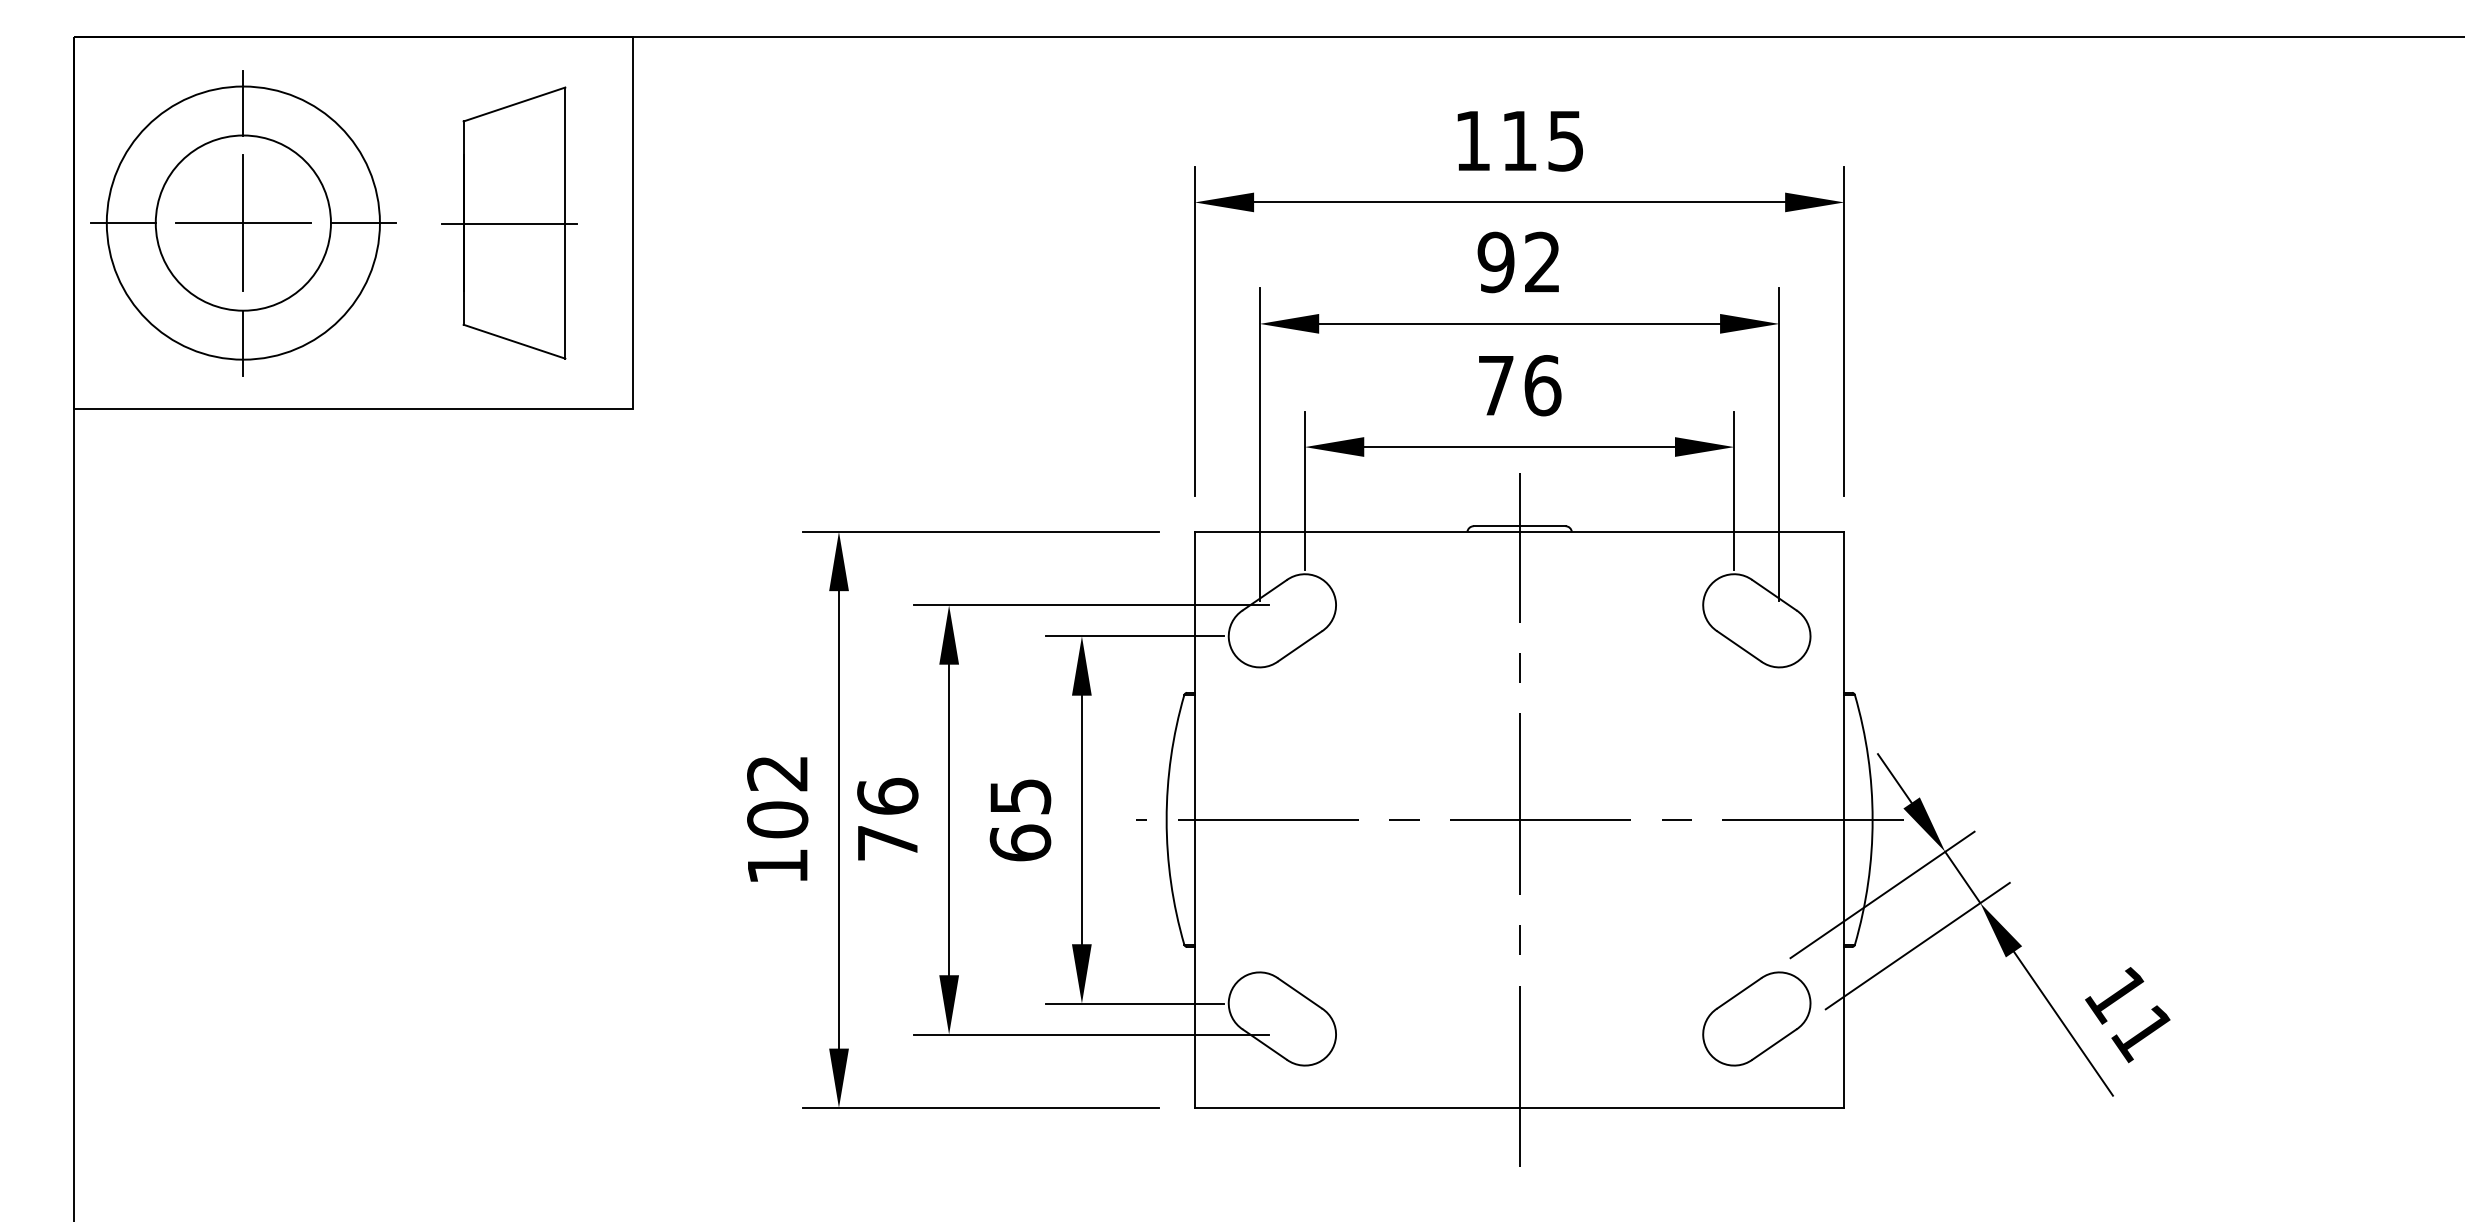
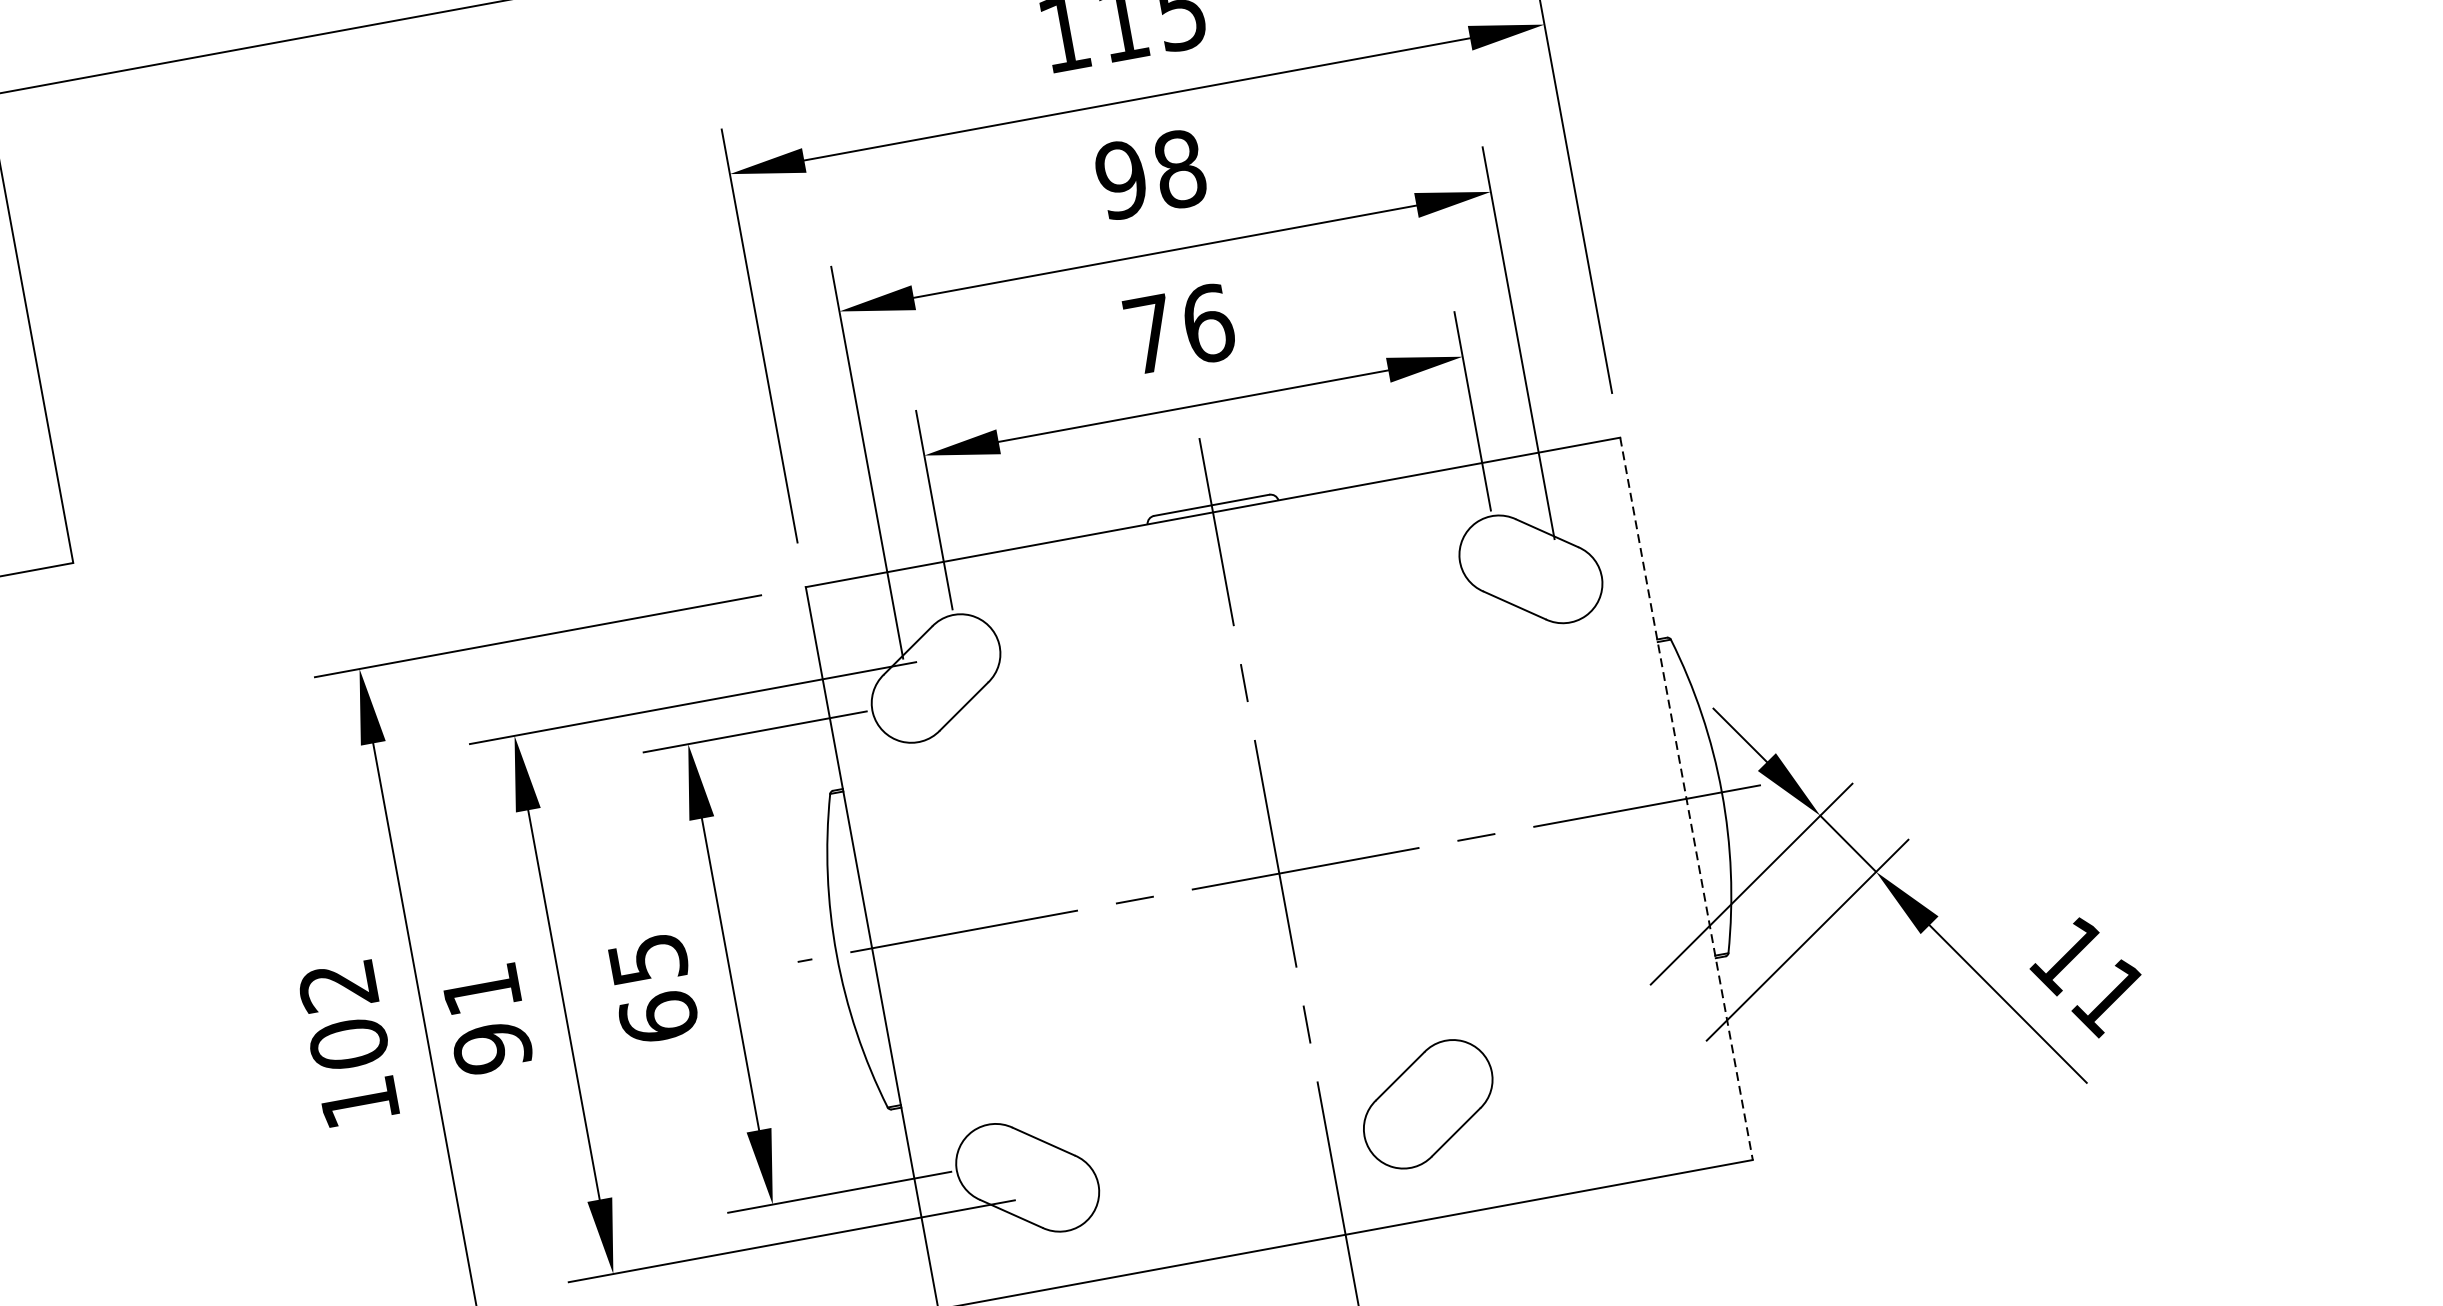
text: (1542, 262) -> (1179, 169), 92 -> 98
text: (887, 819) -> (486, 1018), 76 -> 91
line: (1844, 820) -> (1686, 799), solid -> dashed
part: (1756, 1018) -> (1427, 1103), moved

